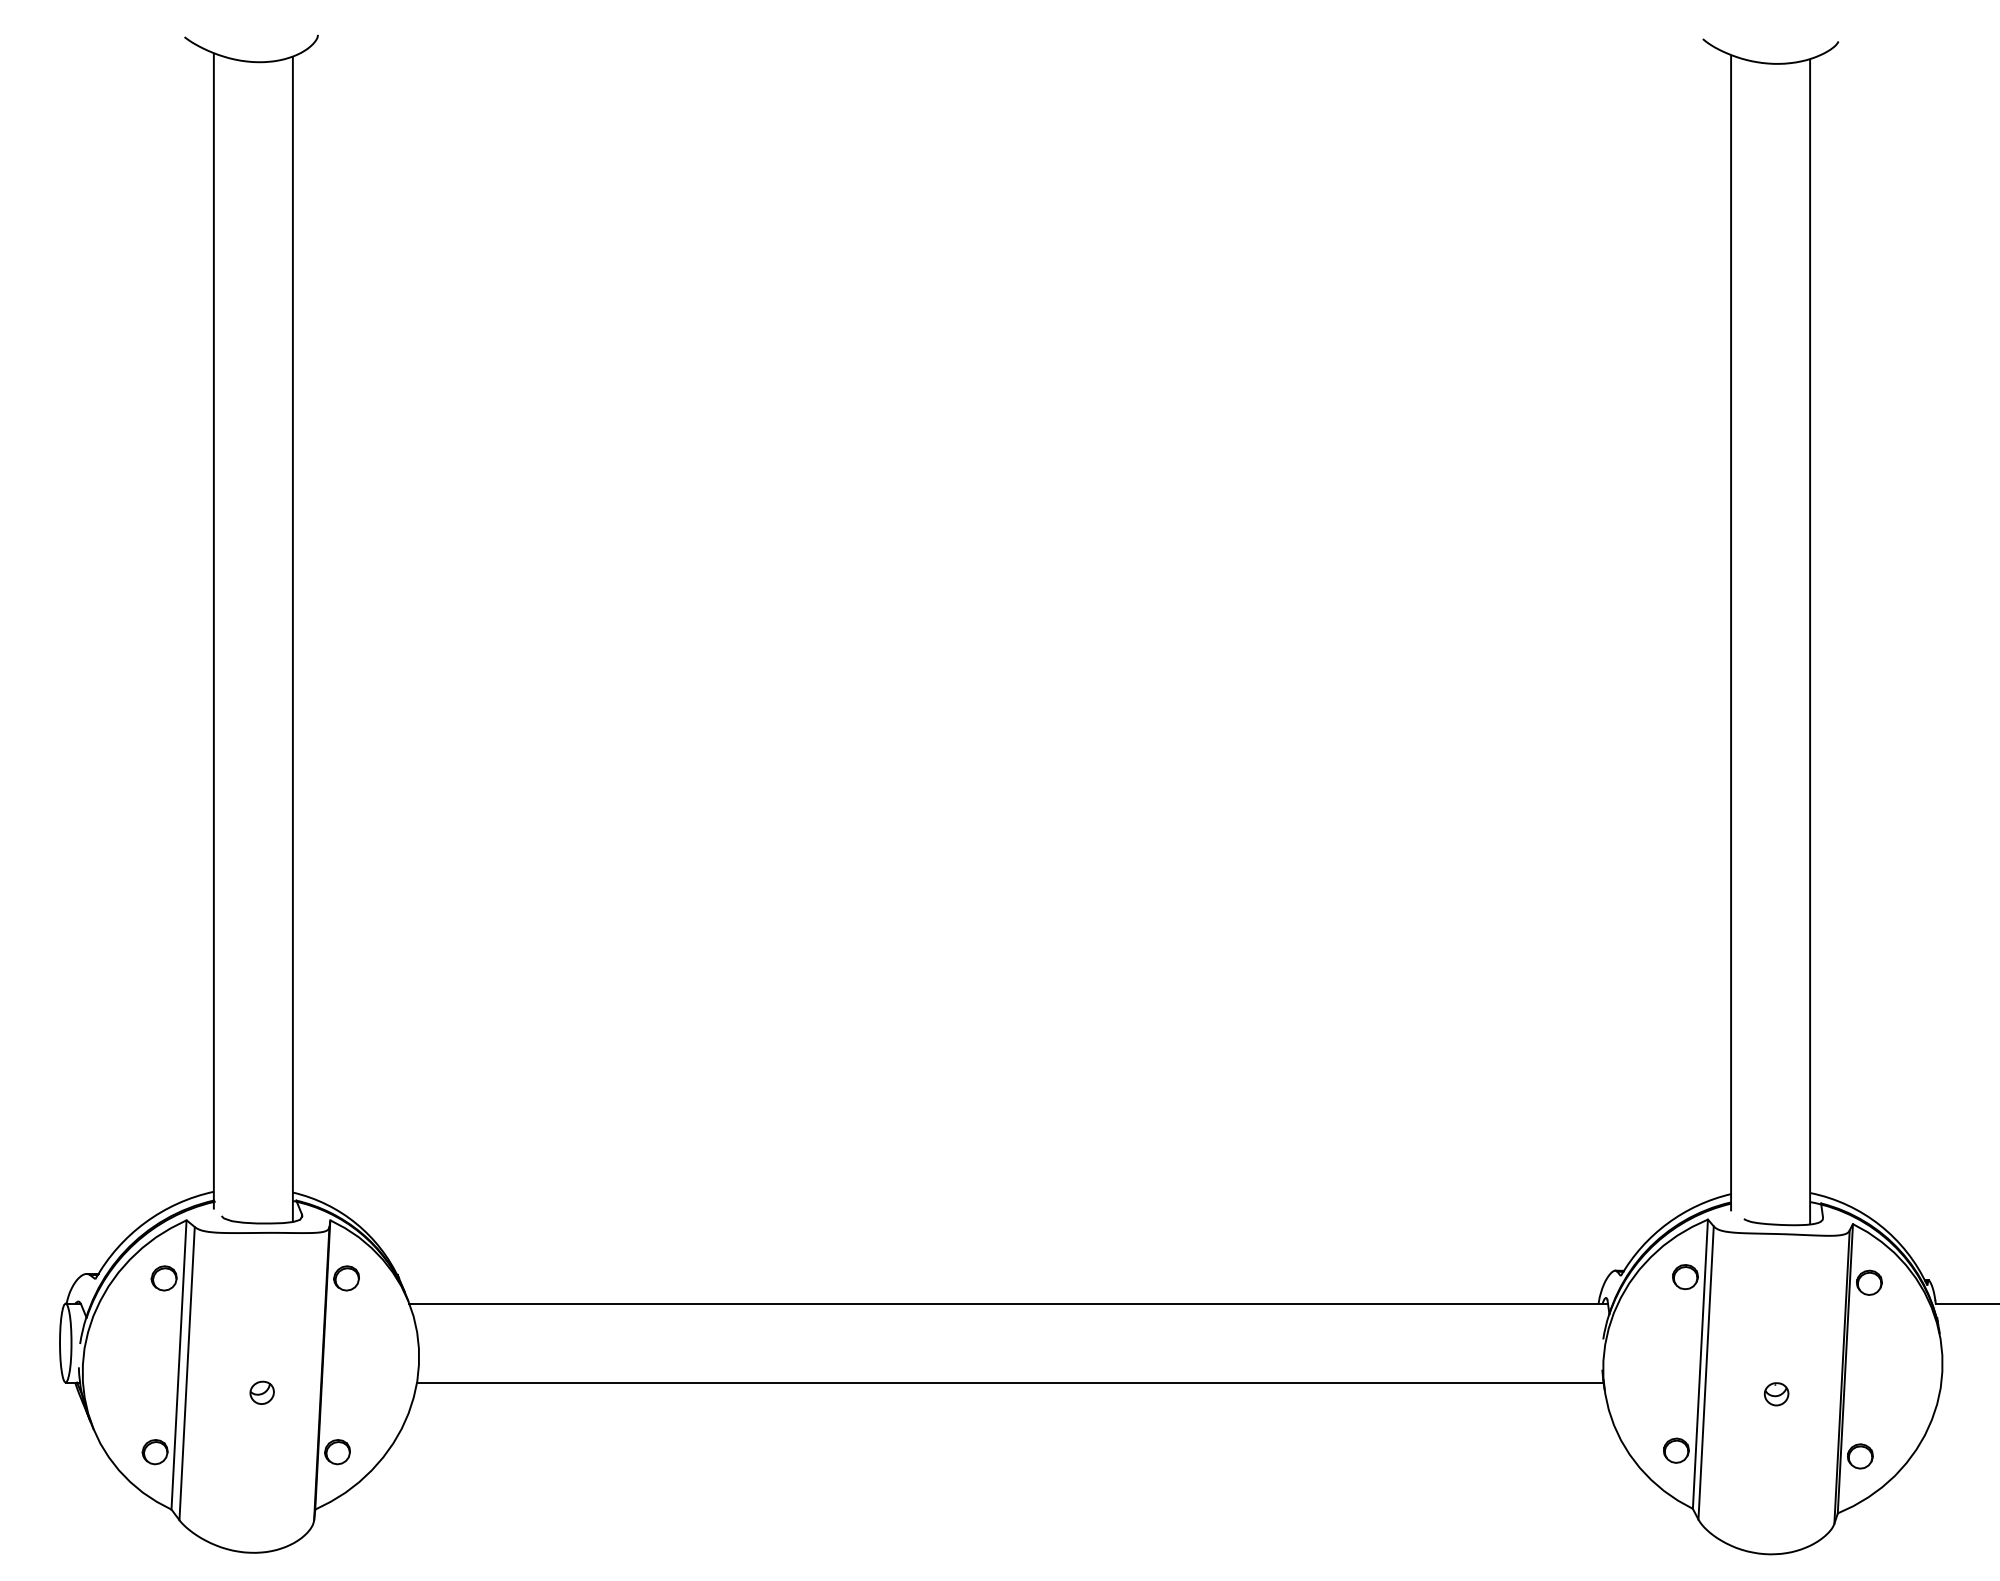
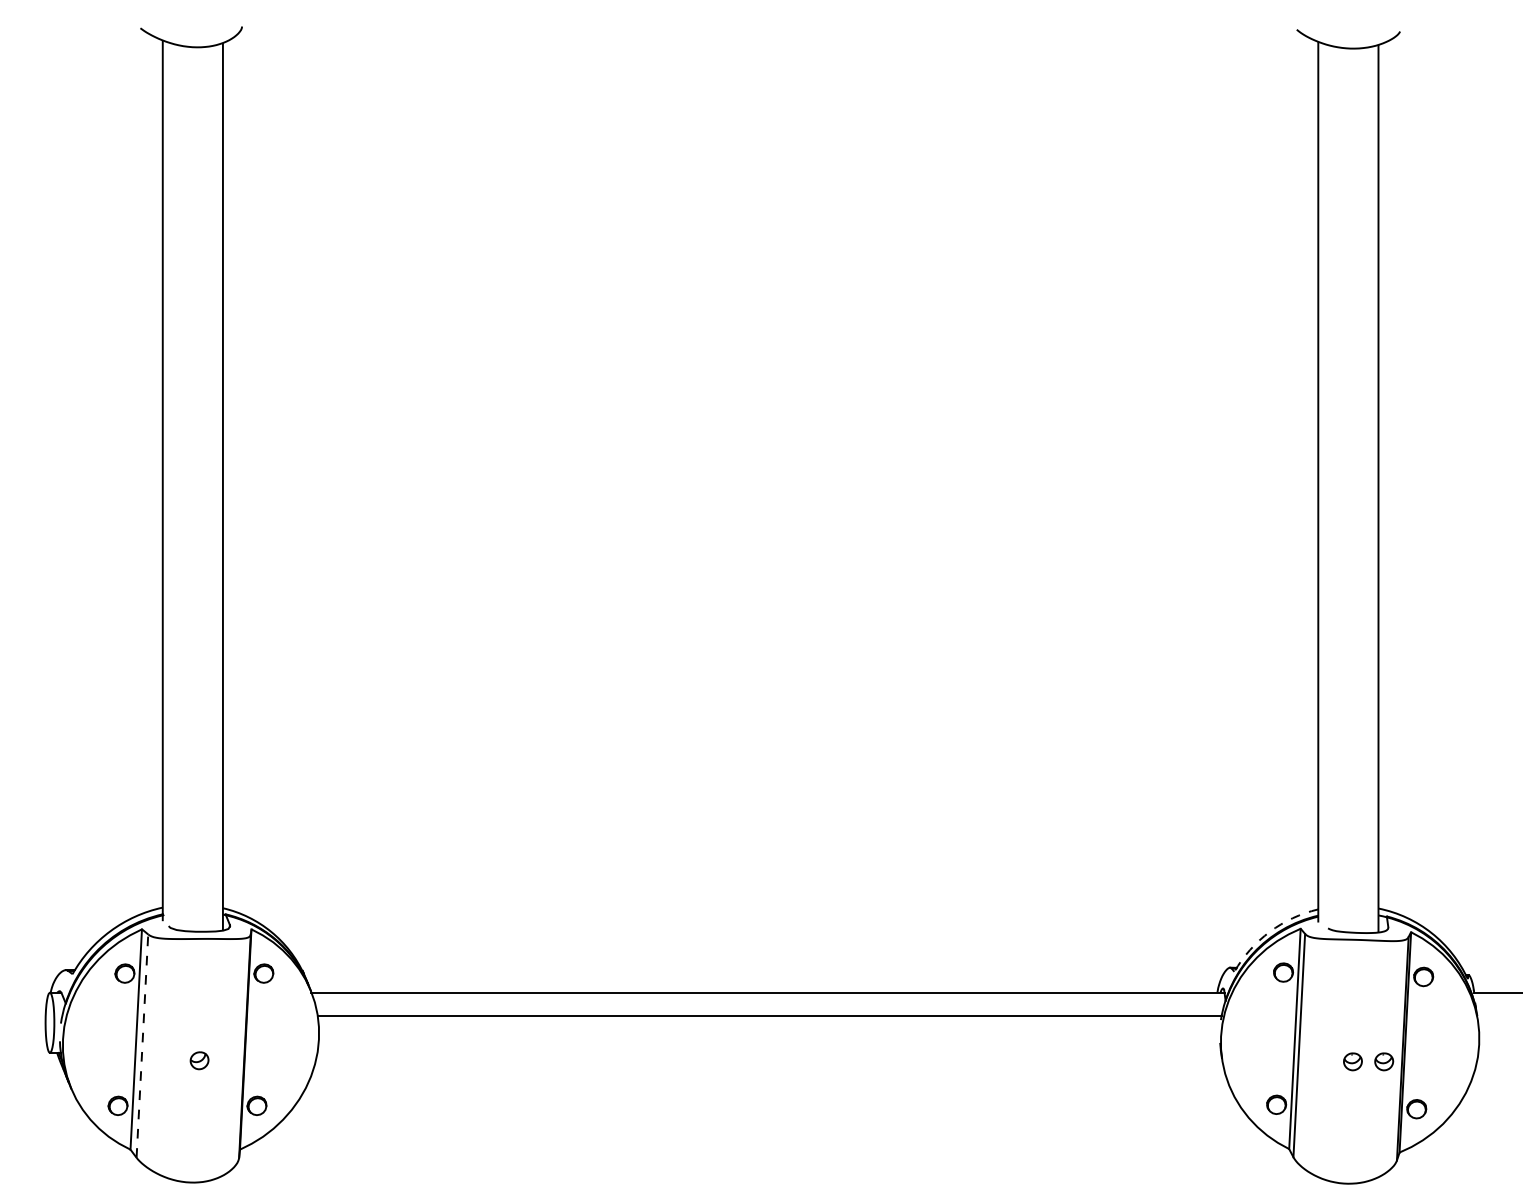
arc: (1667, 1223) -> (1269, 931), solid -> dashed
line: (187, 1373) -> (142, 1046), solid -> dashed
line: (1010, 1382) -> (769, 1015), moved
part: (1817, 1394) -> (1384, 1062), added

